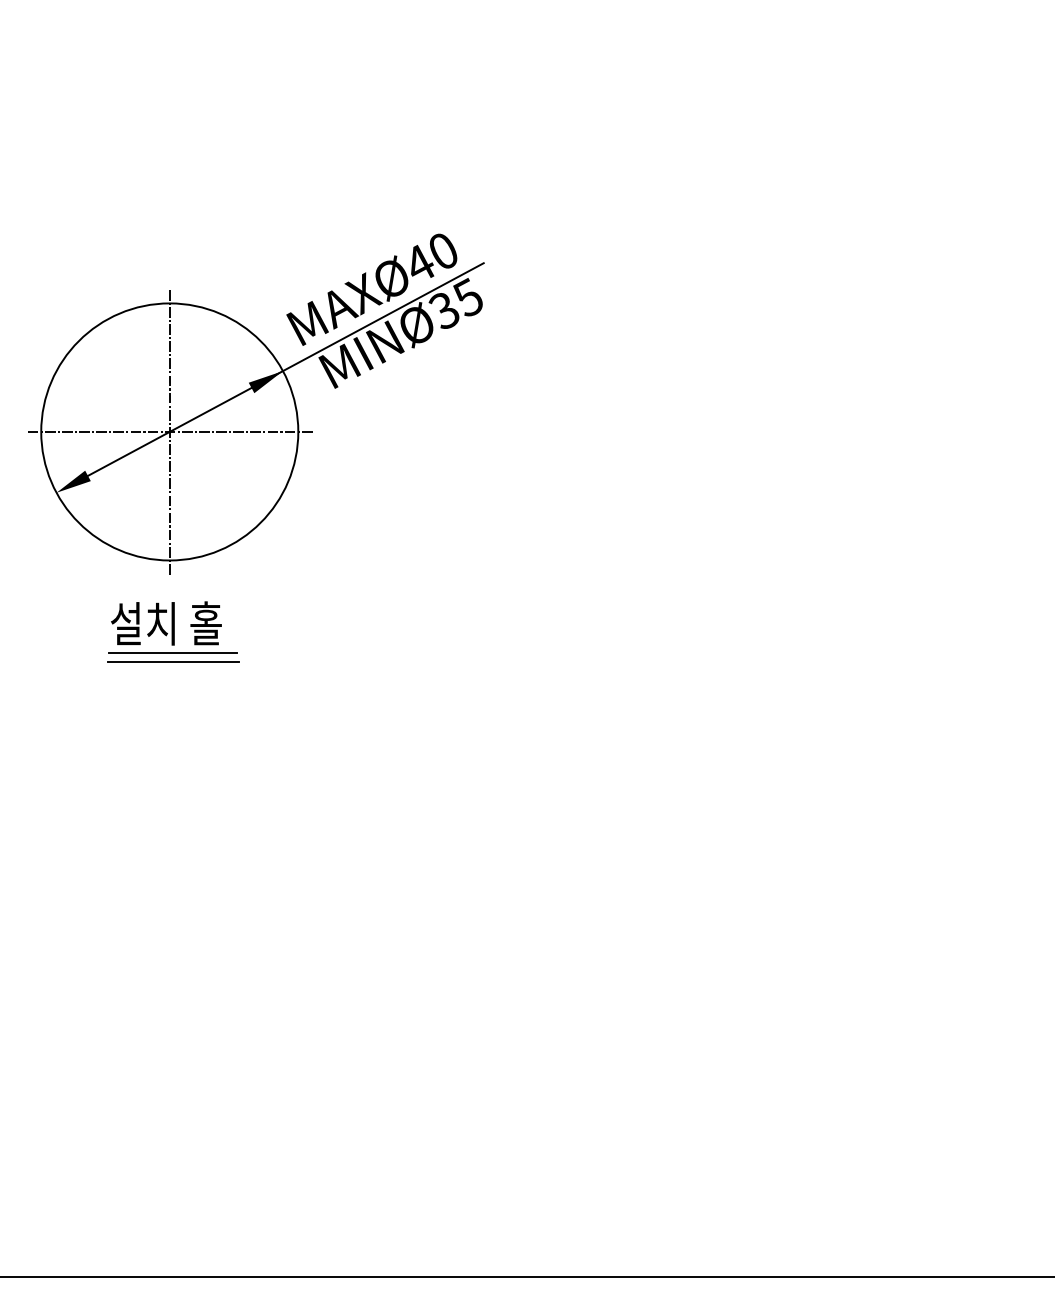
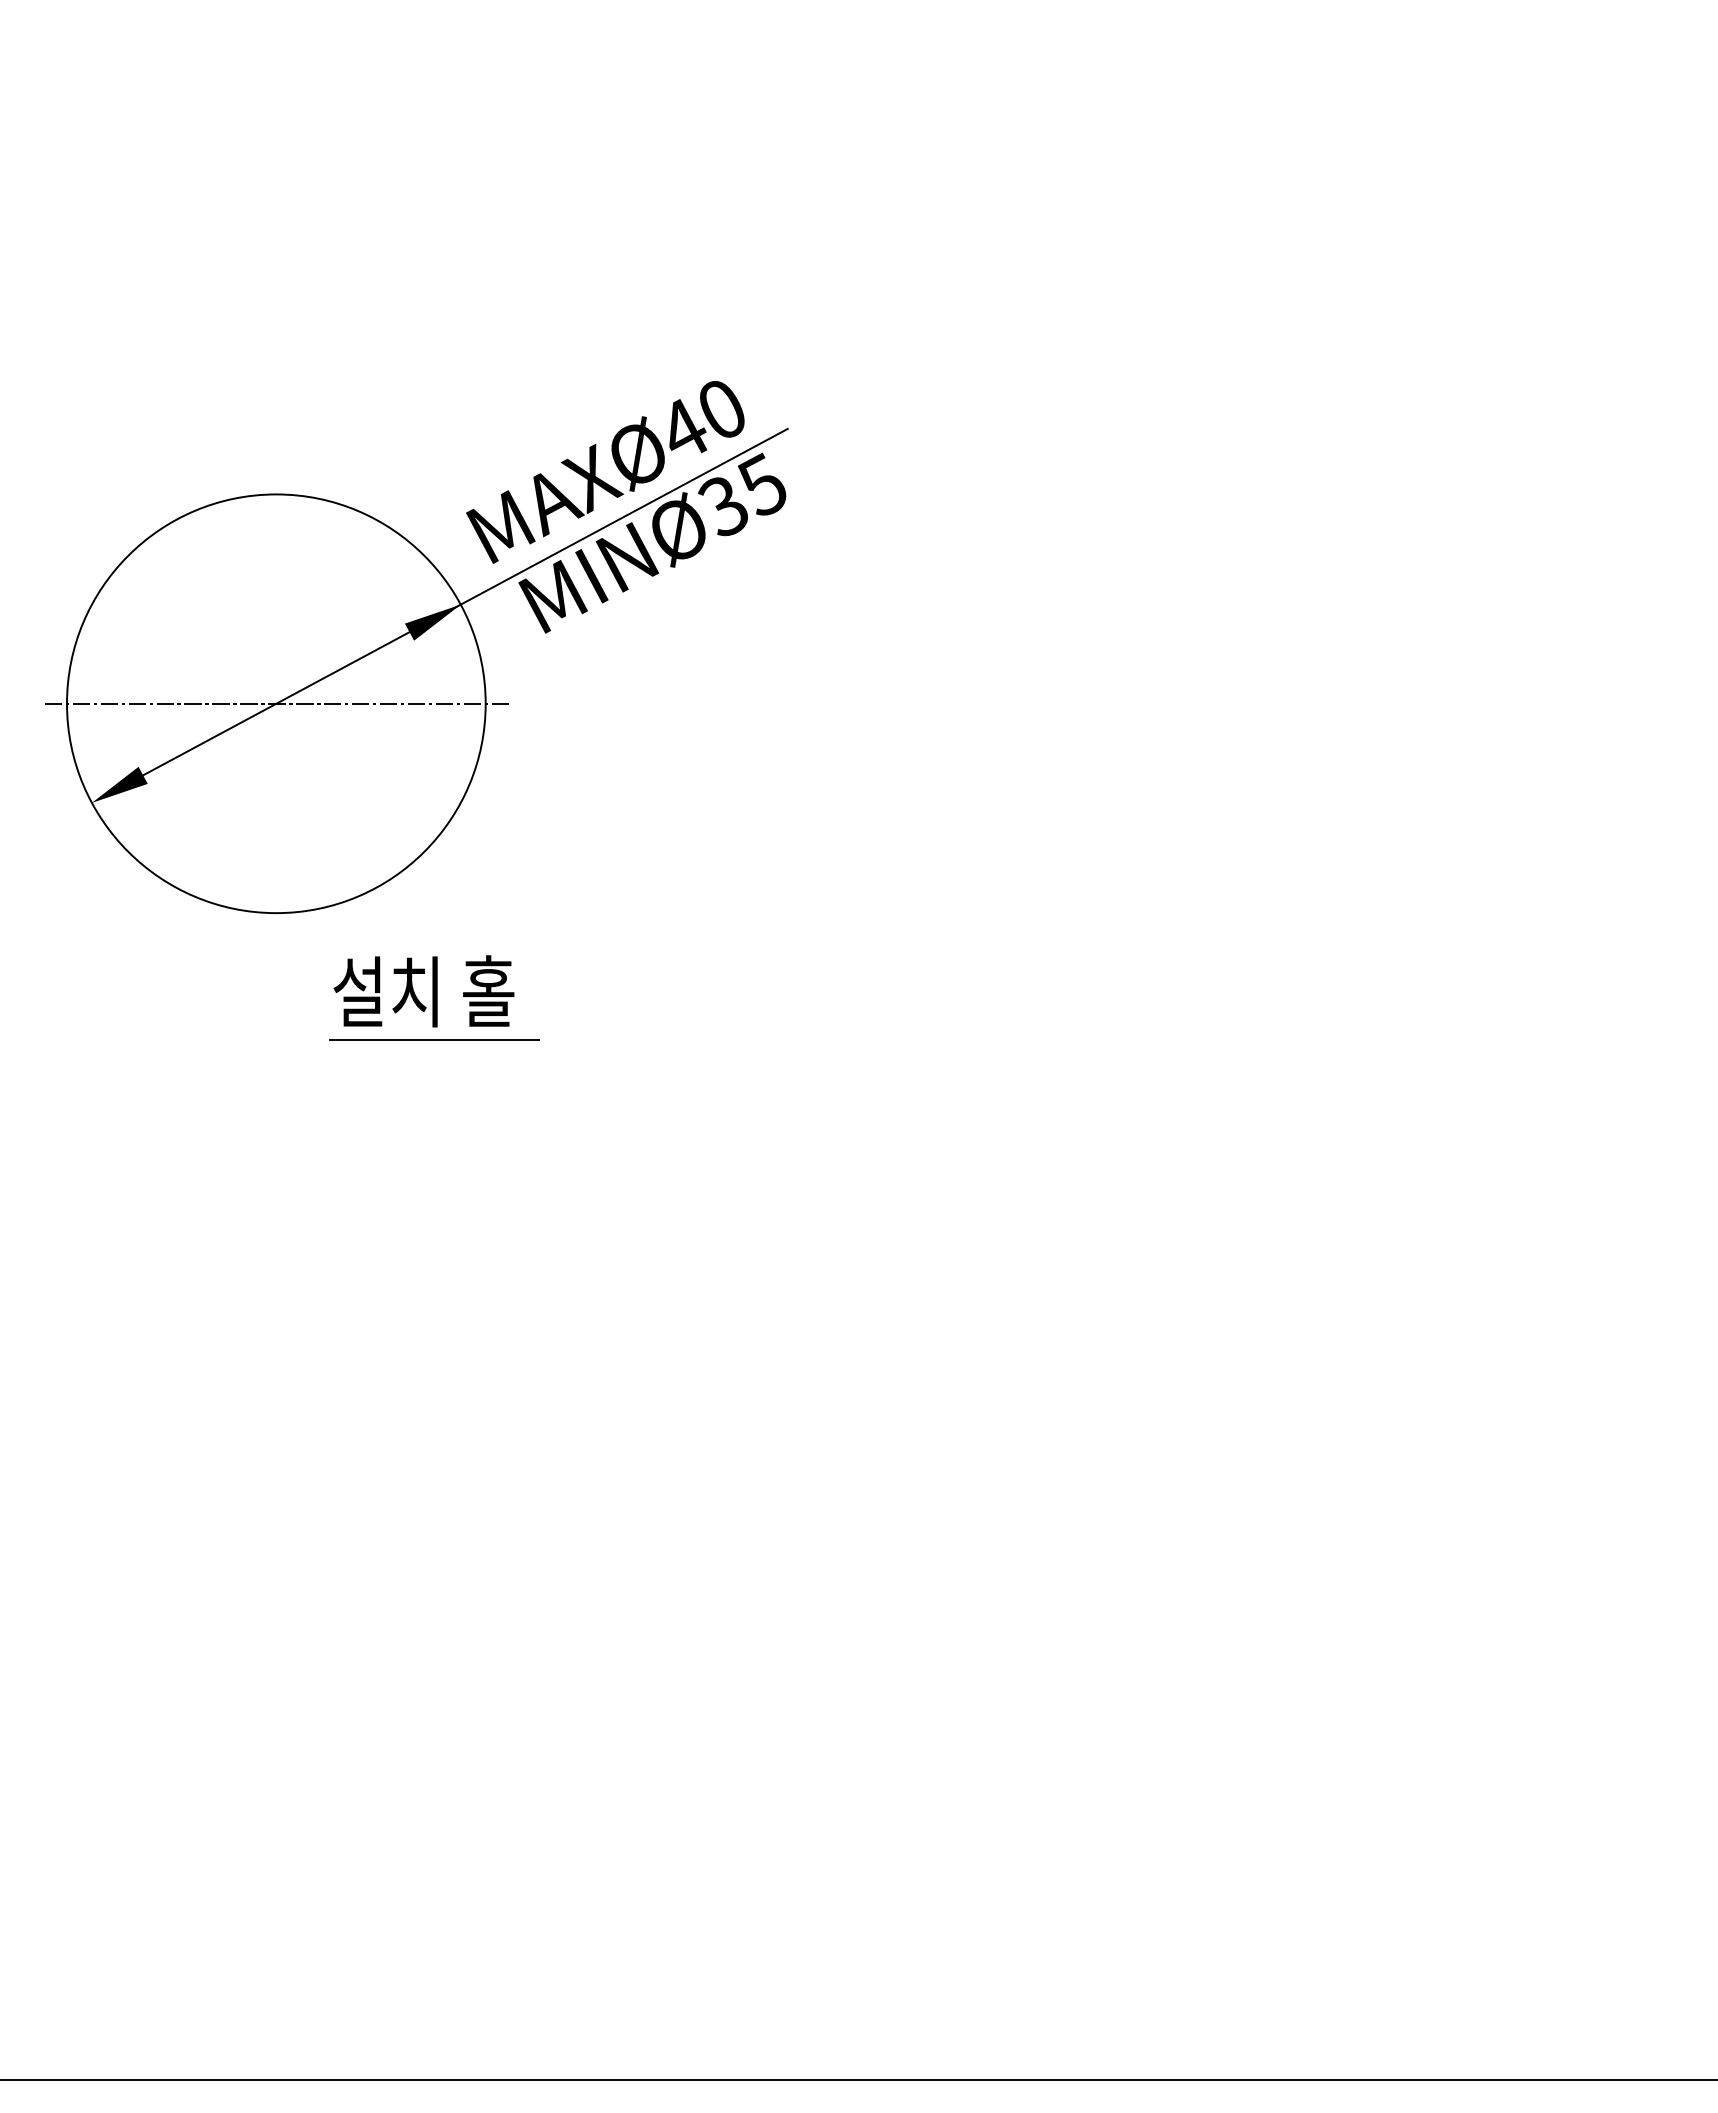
line: (169, 431) -> (275, 703), removed
part: (172, 627) -> (433, 997), moved
line: (173, 662) -> (282, 1079), removed

